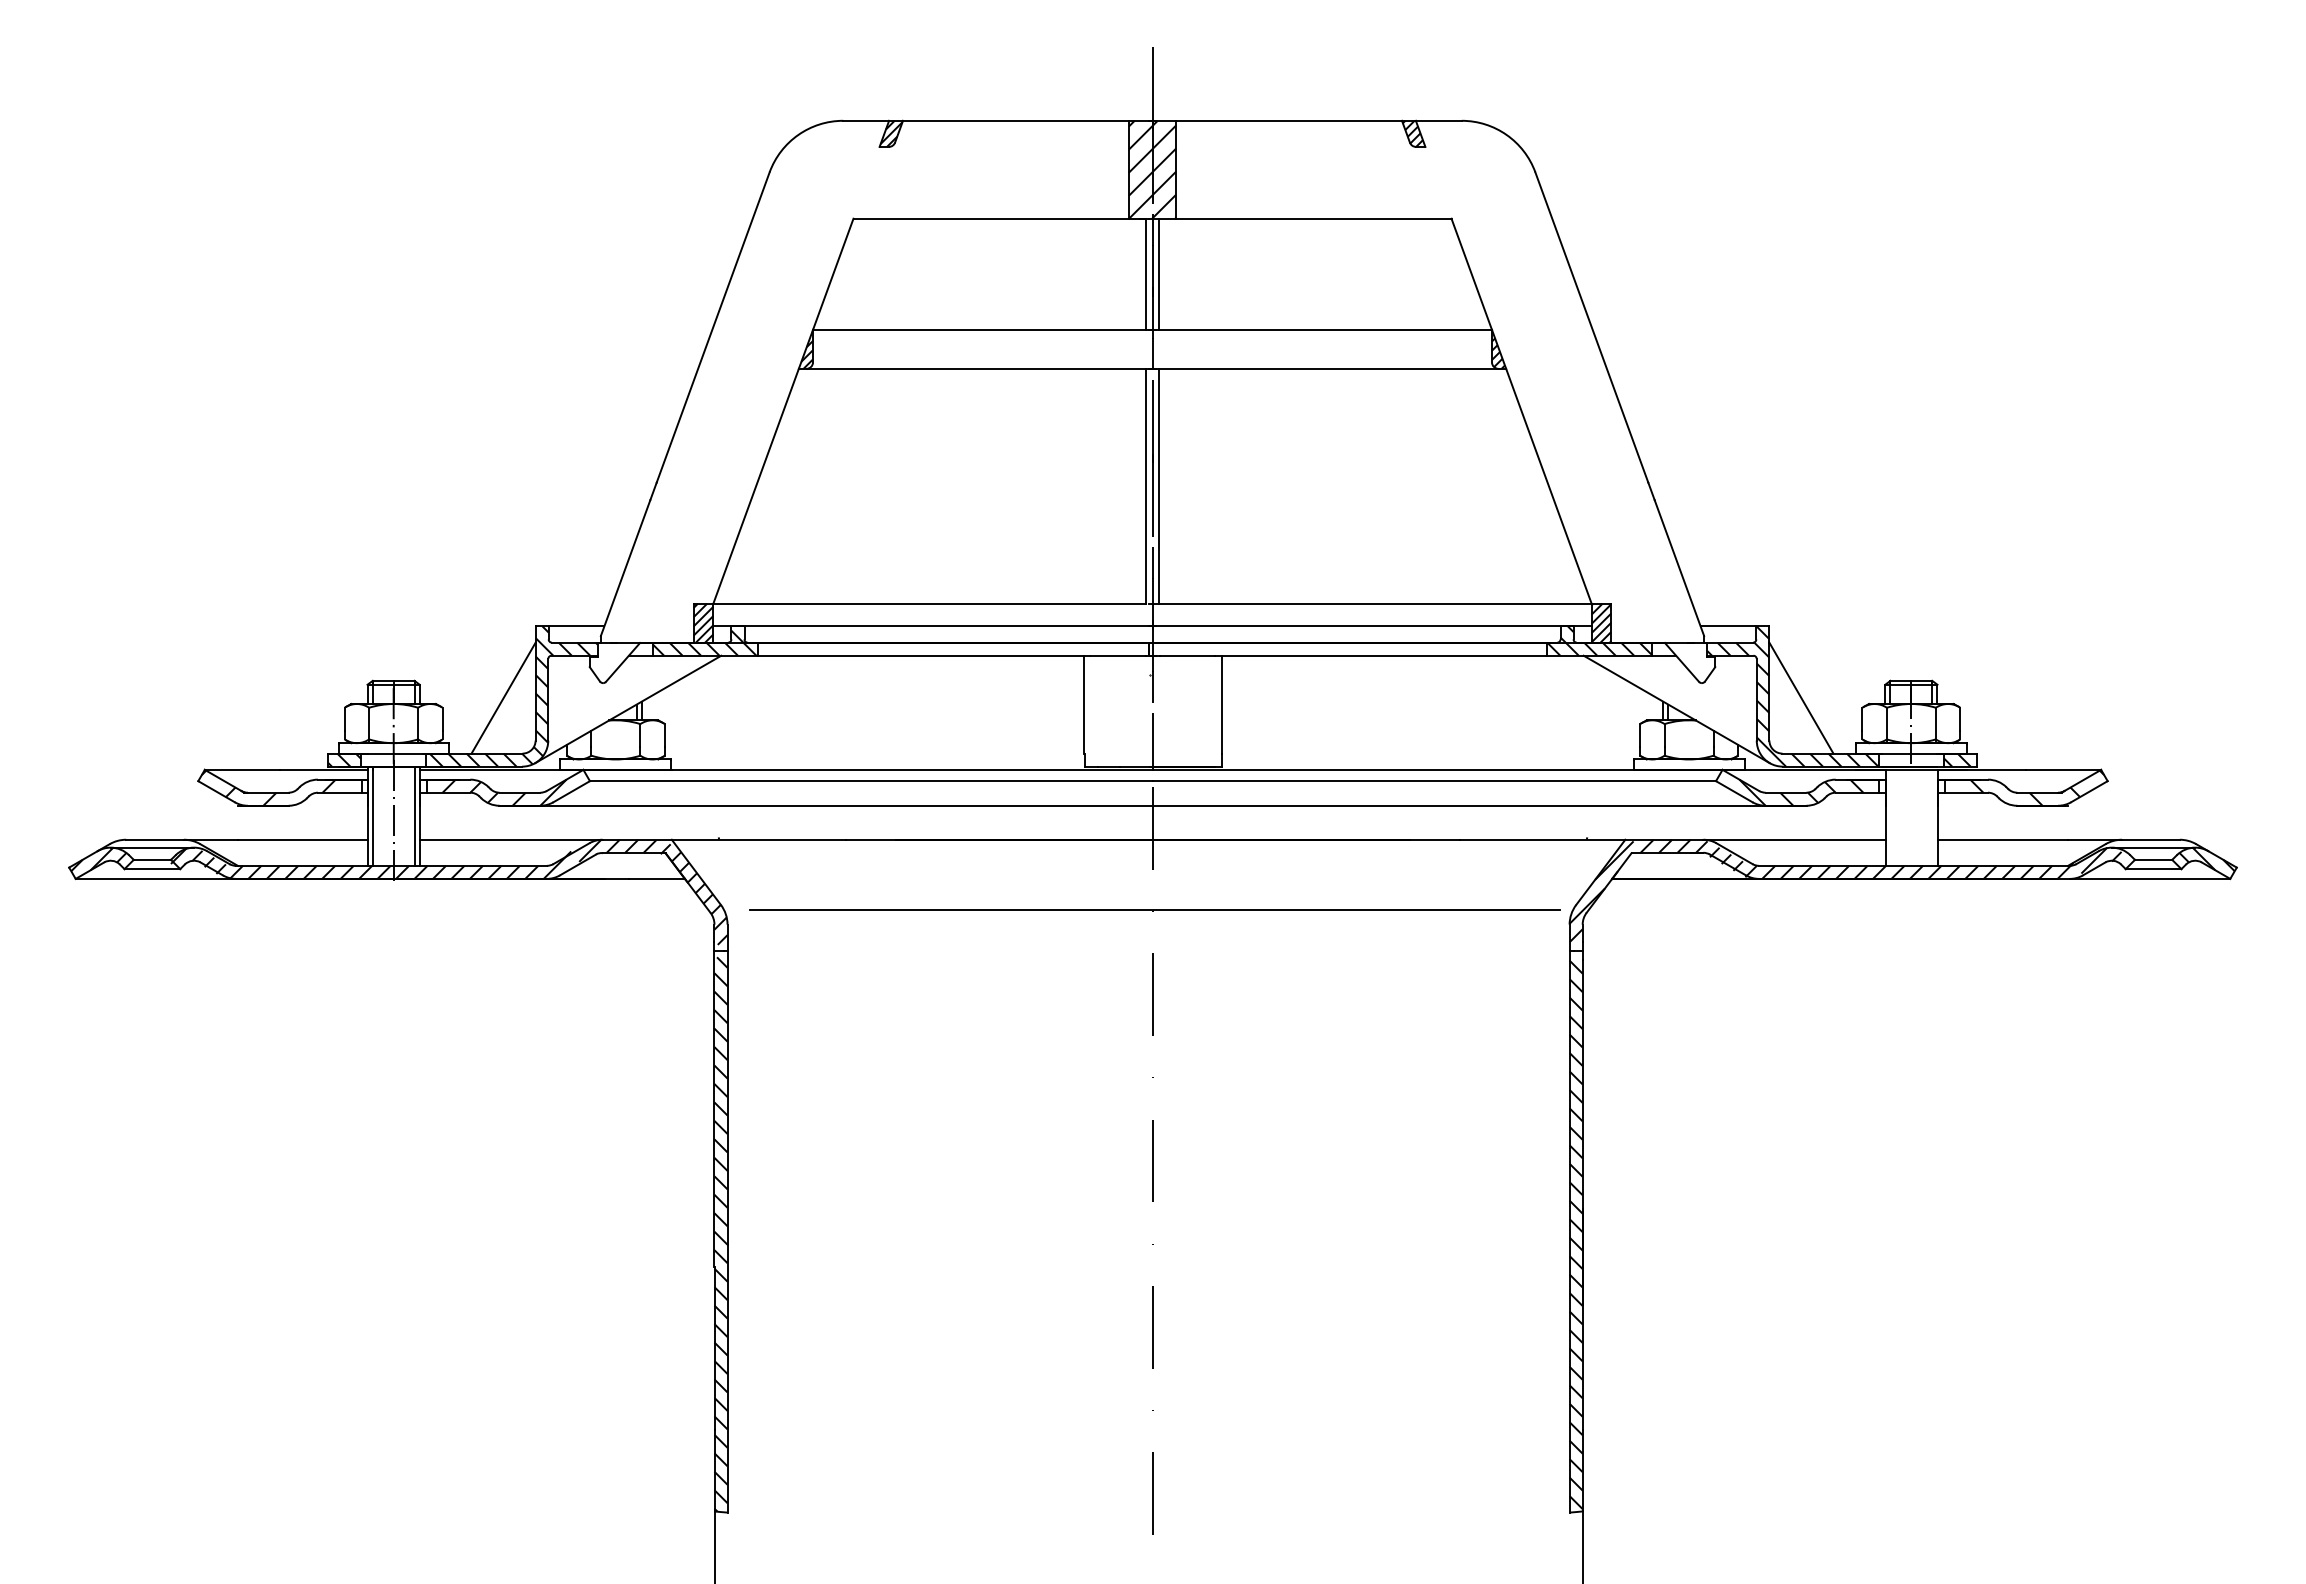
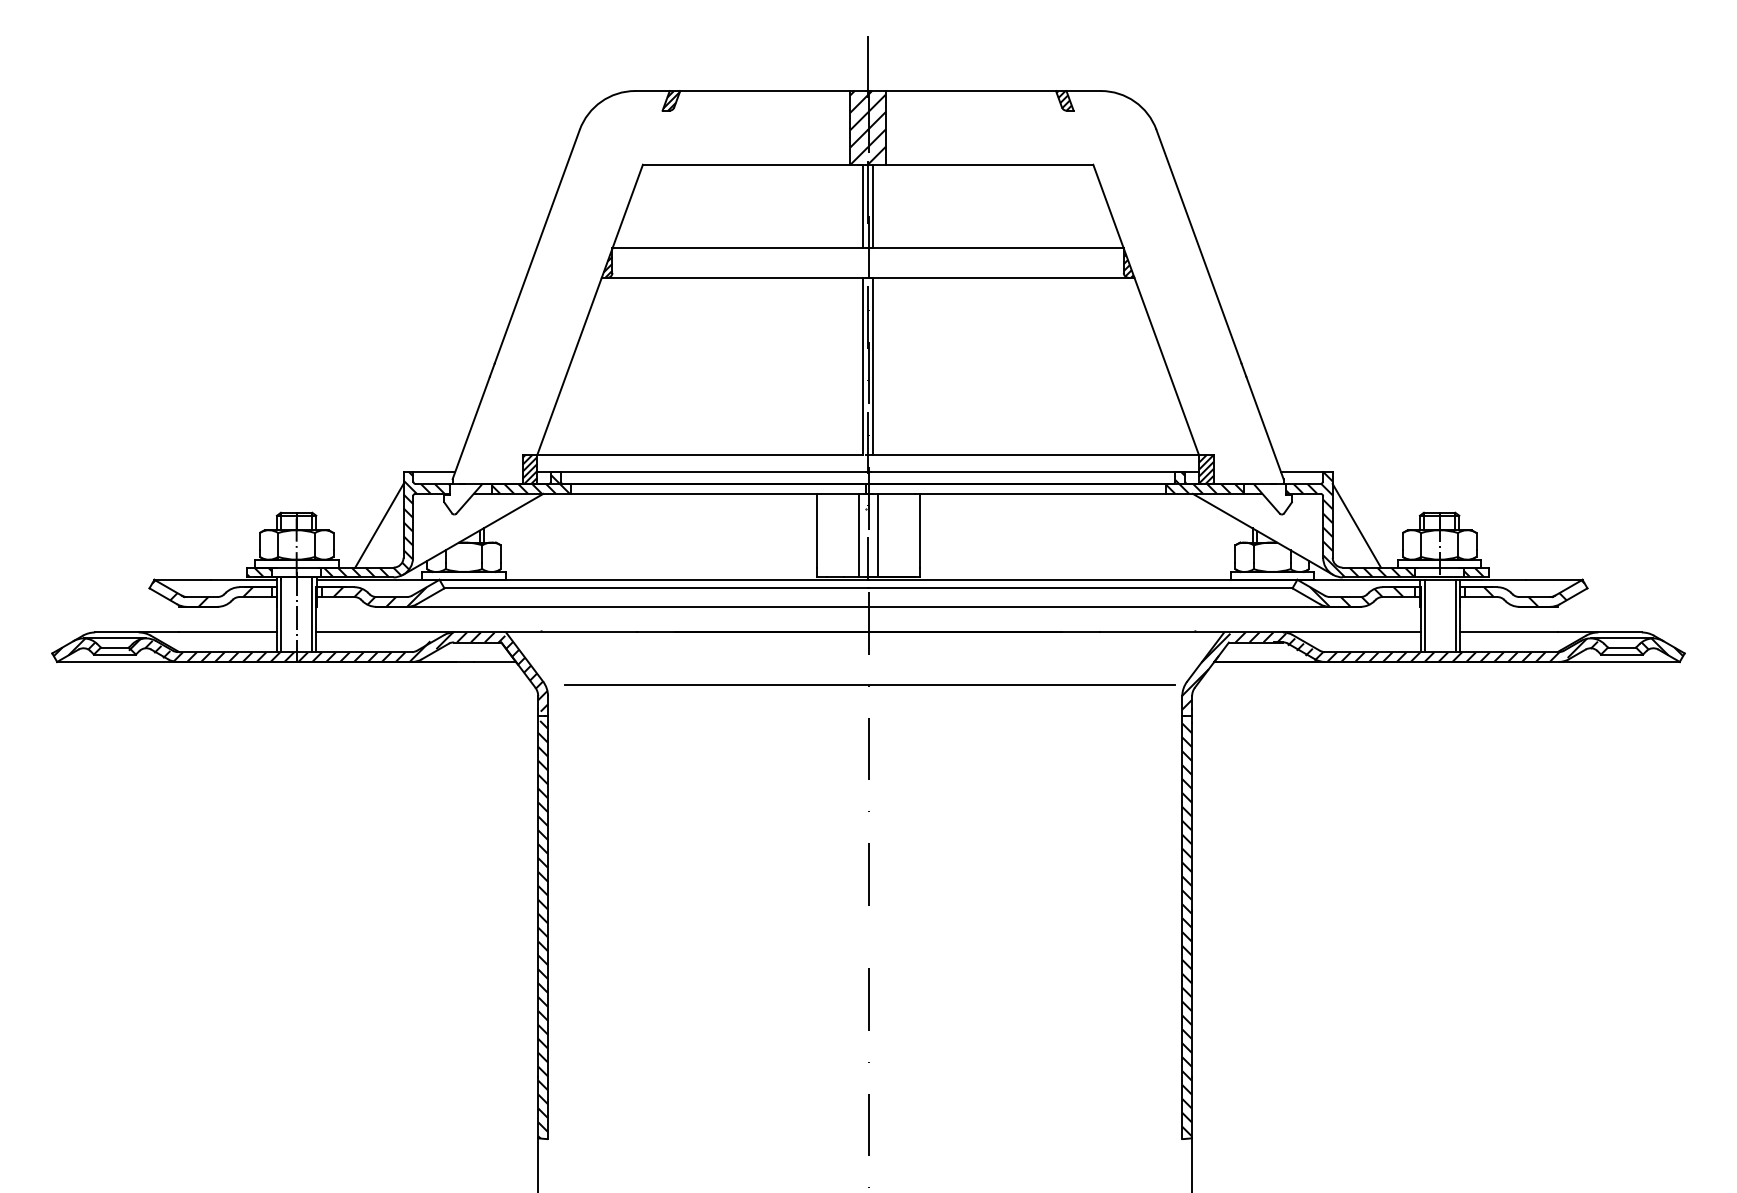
line: (1139, 710) -> (858, 535), added
line: (1166, 710) -> (878, 535), added
line: (1891, 817) -> (1424, 615), added
line: (1933, 817) -> (1456, 615), added

